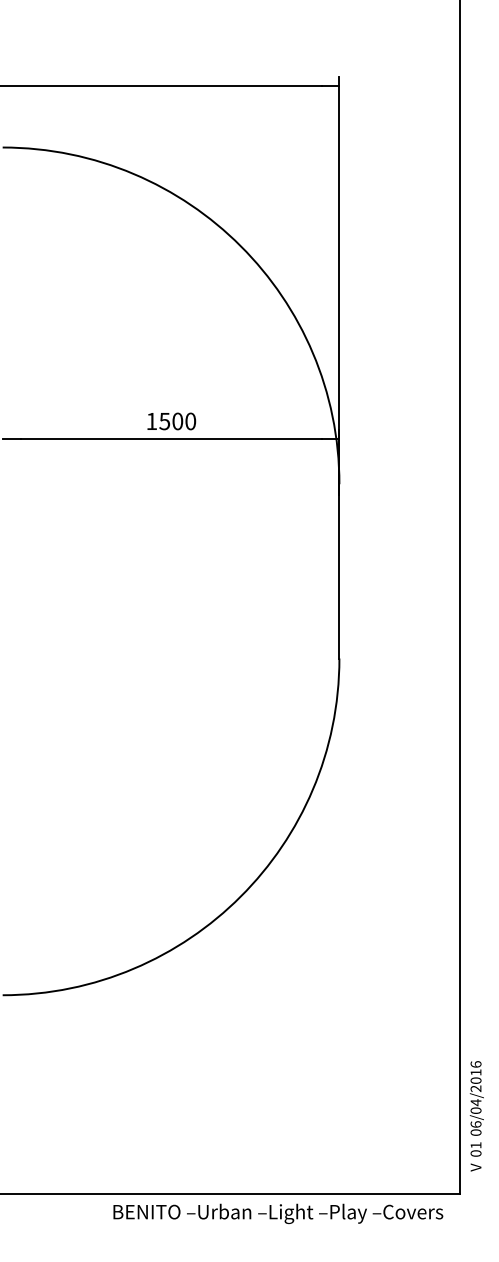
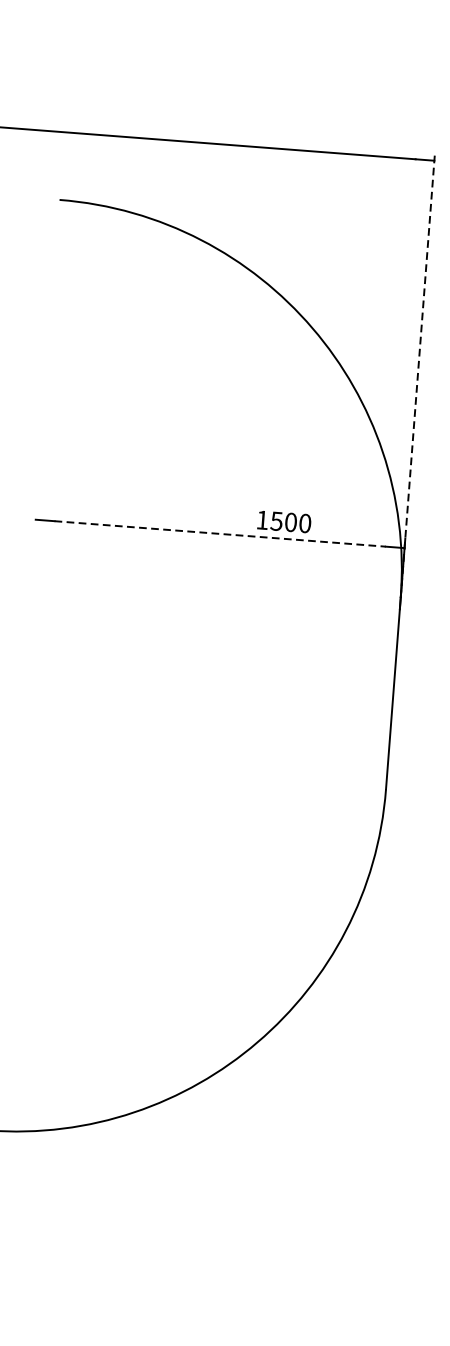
line: (339, 280) -> (418, 374), solid -> dashed
text: (171, 421) -> (284, 521), moved
line: (171, 438) -> (220, 533), solid -> dashed

